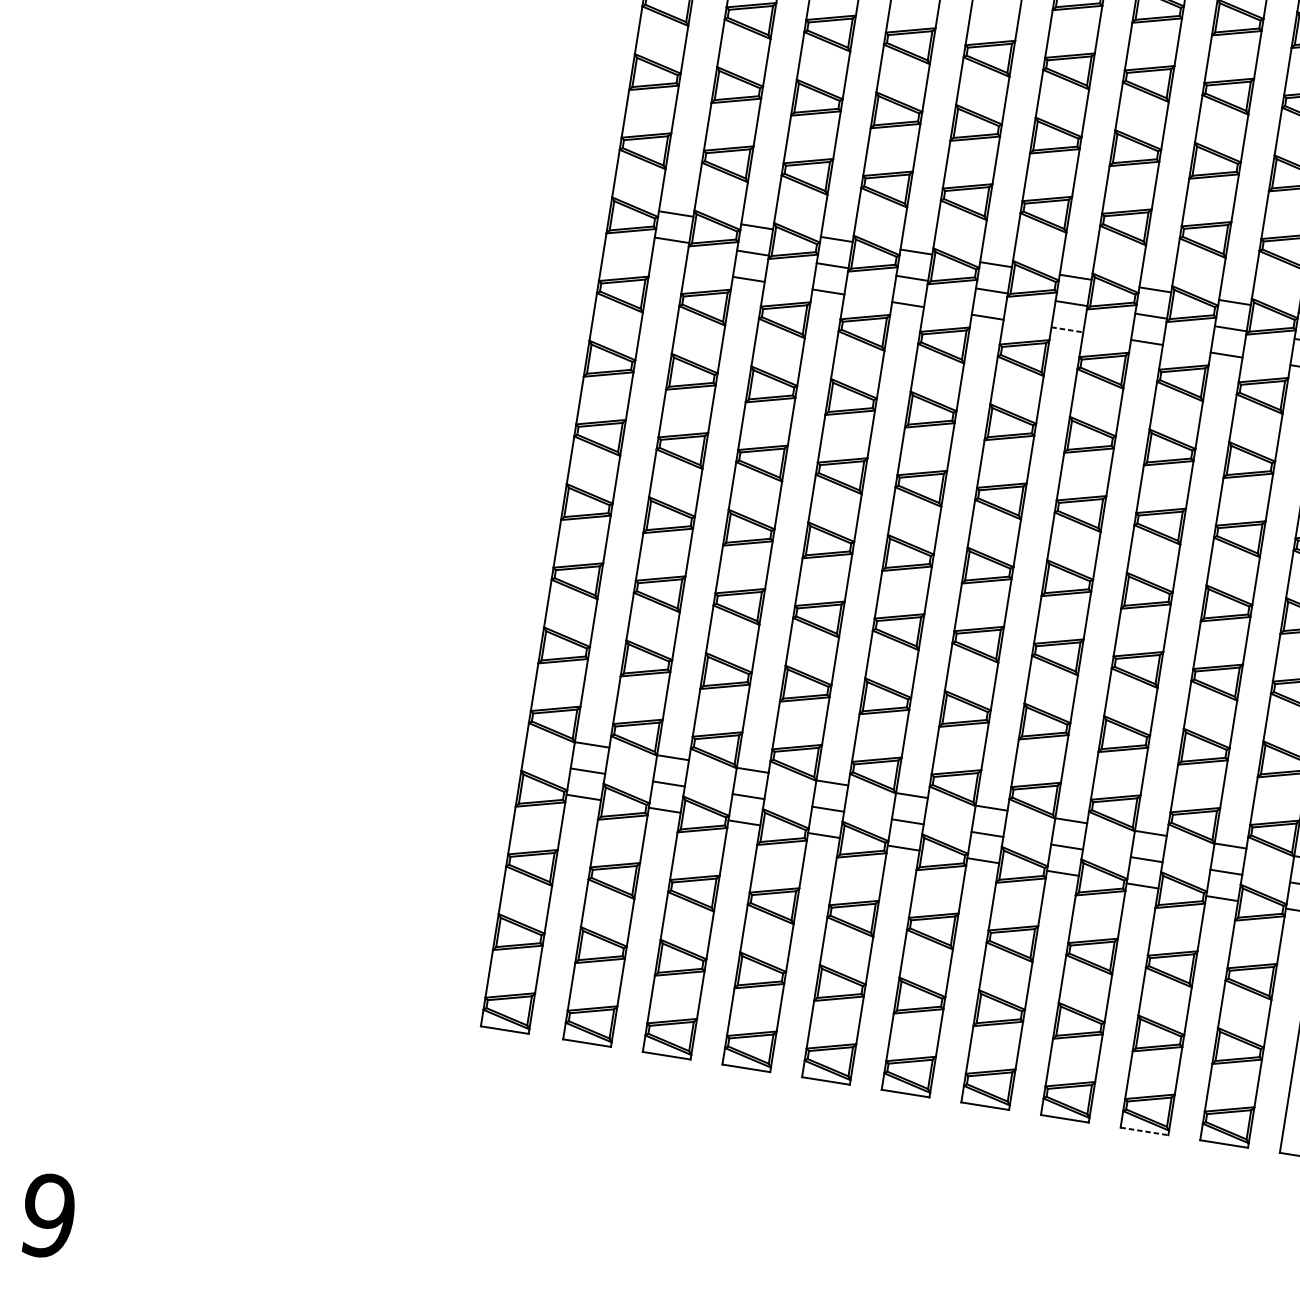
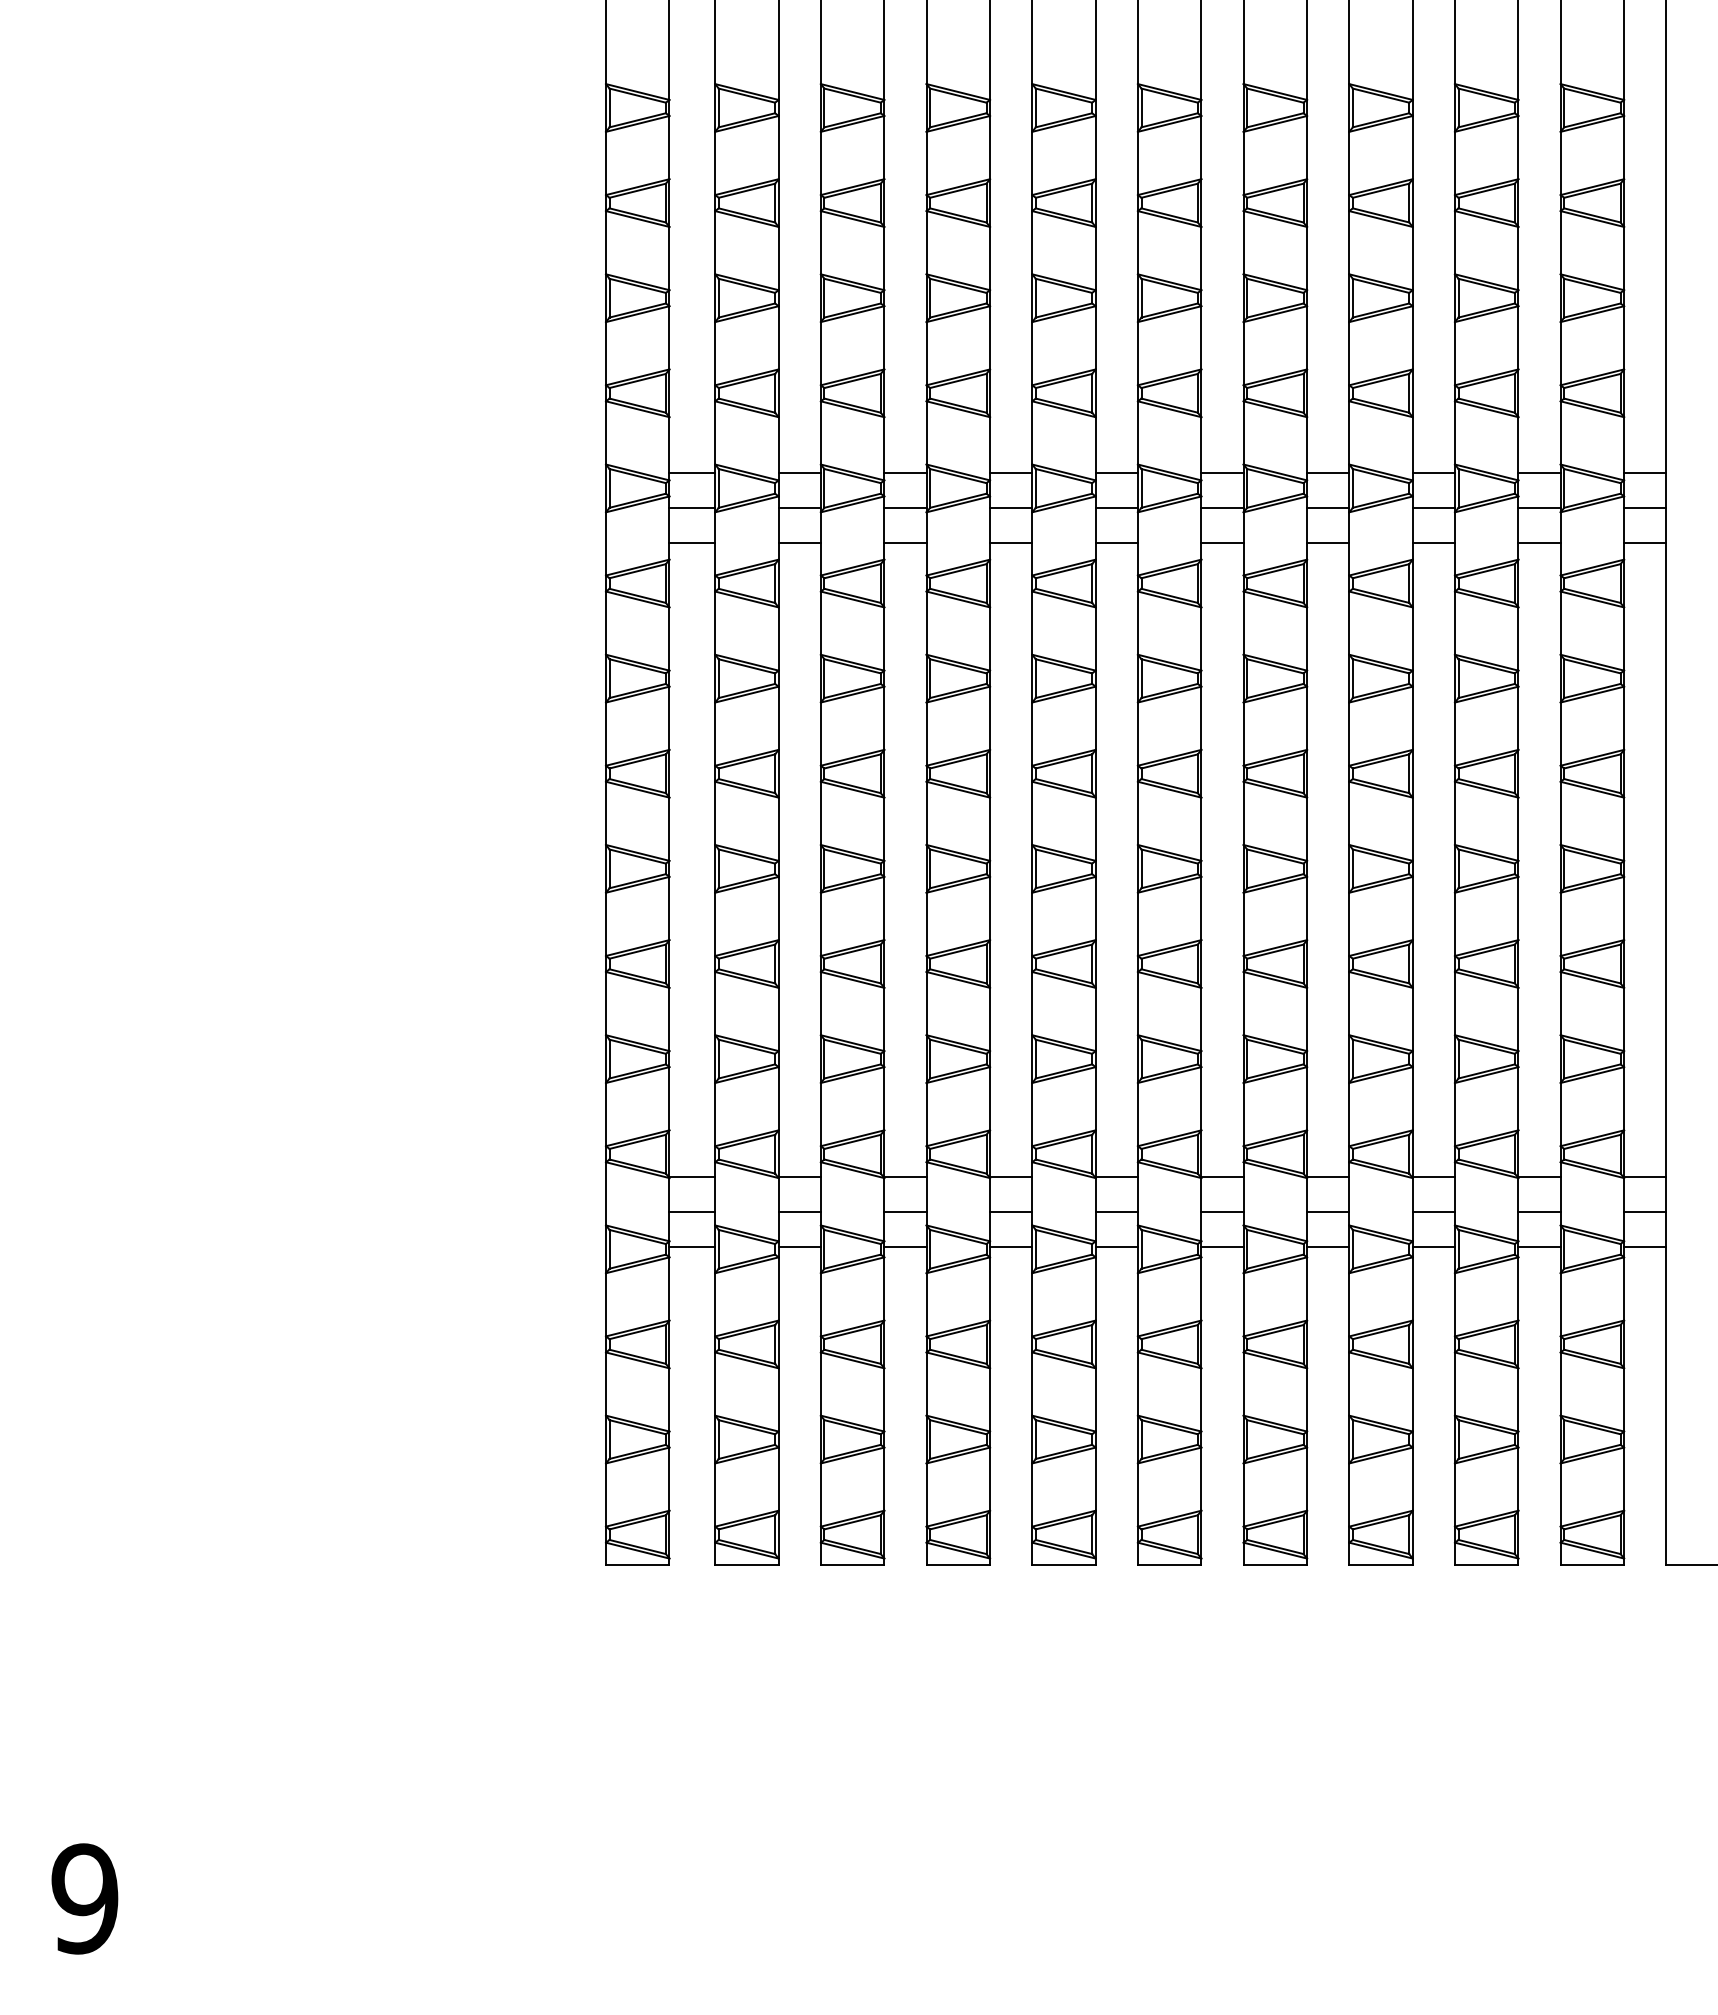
line: (668, 266) -> (692, 542), added
line: (1068, 329) -> (1223, 542), dashed -> solid
line: (1144, 1131) -> (1486, 1564), dashed -> solid

